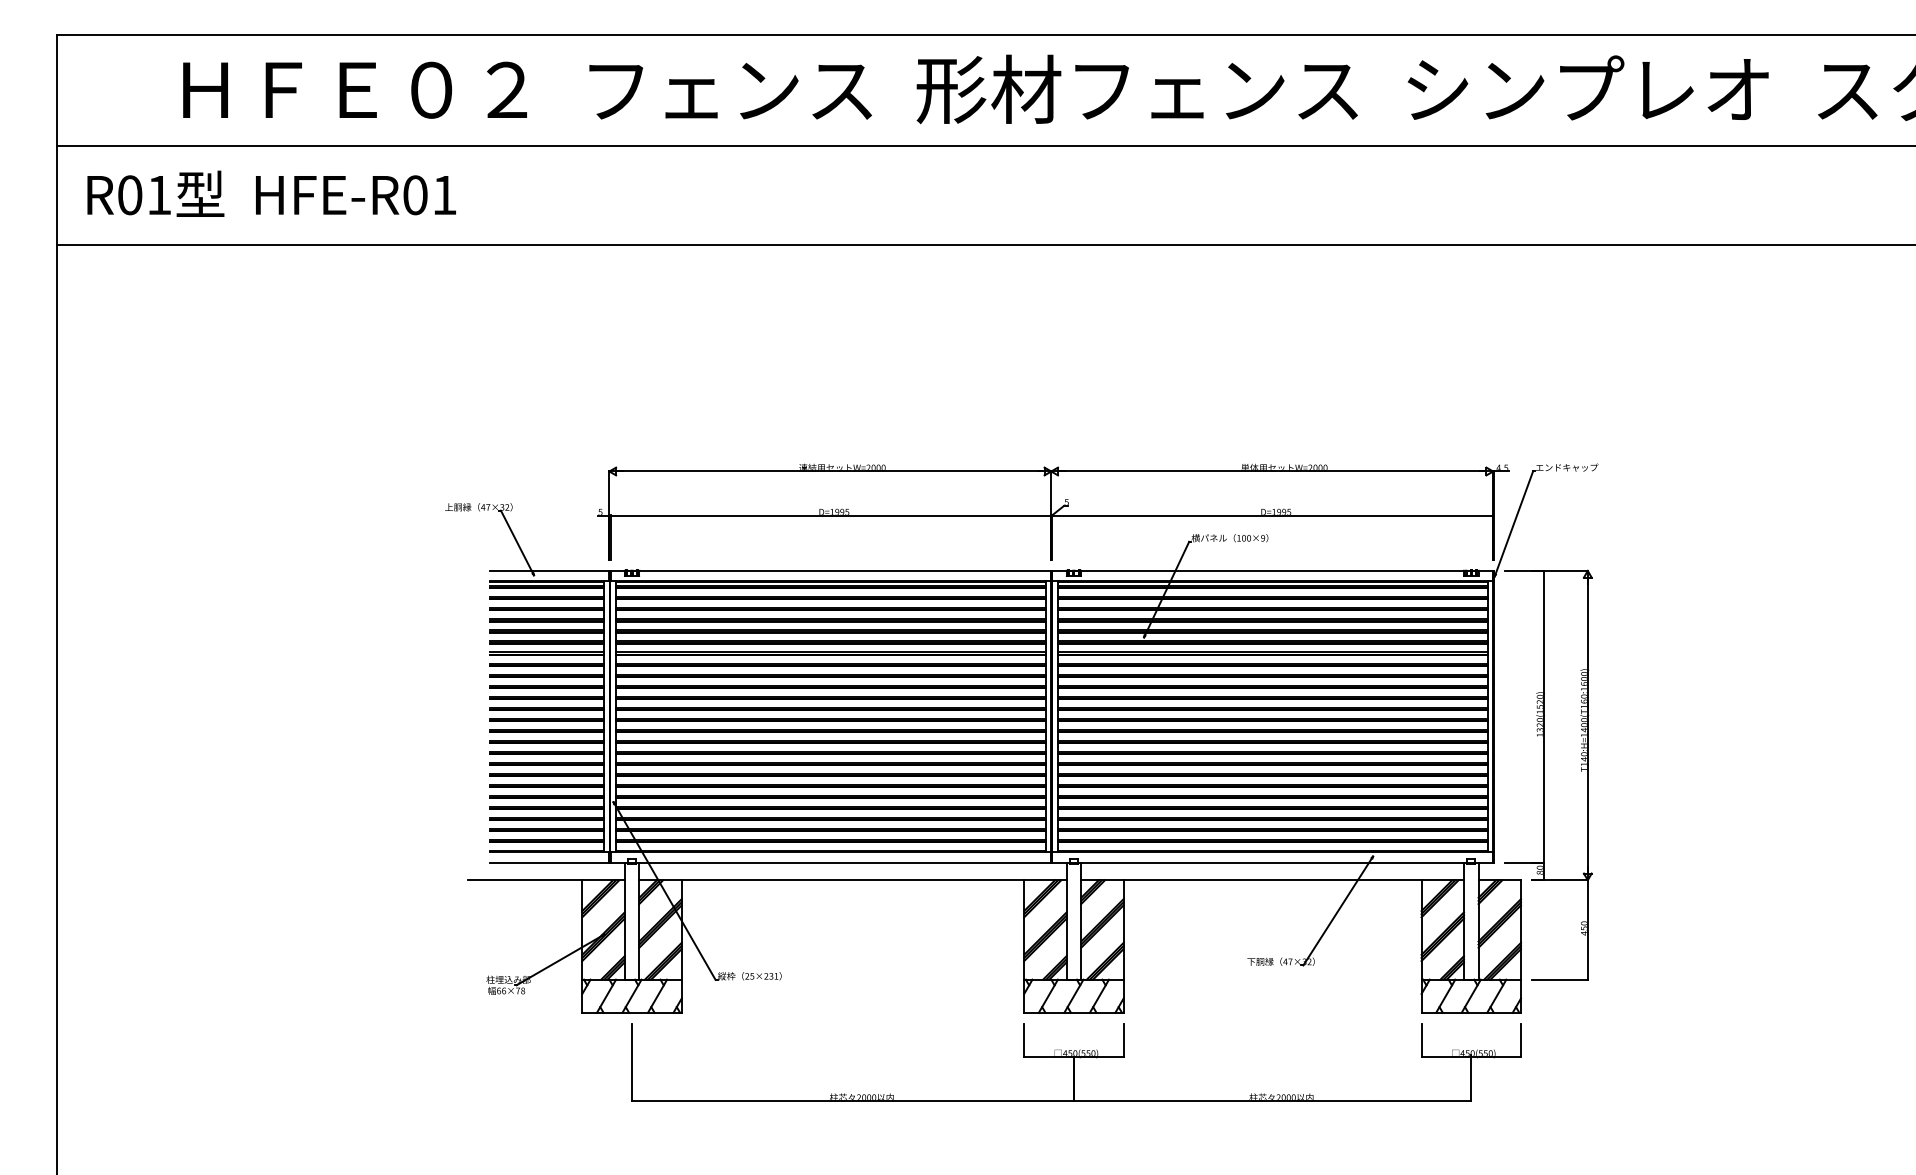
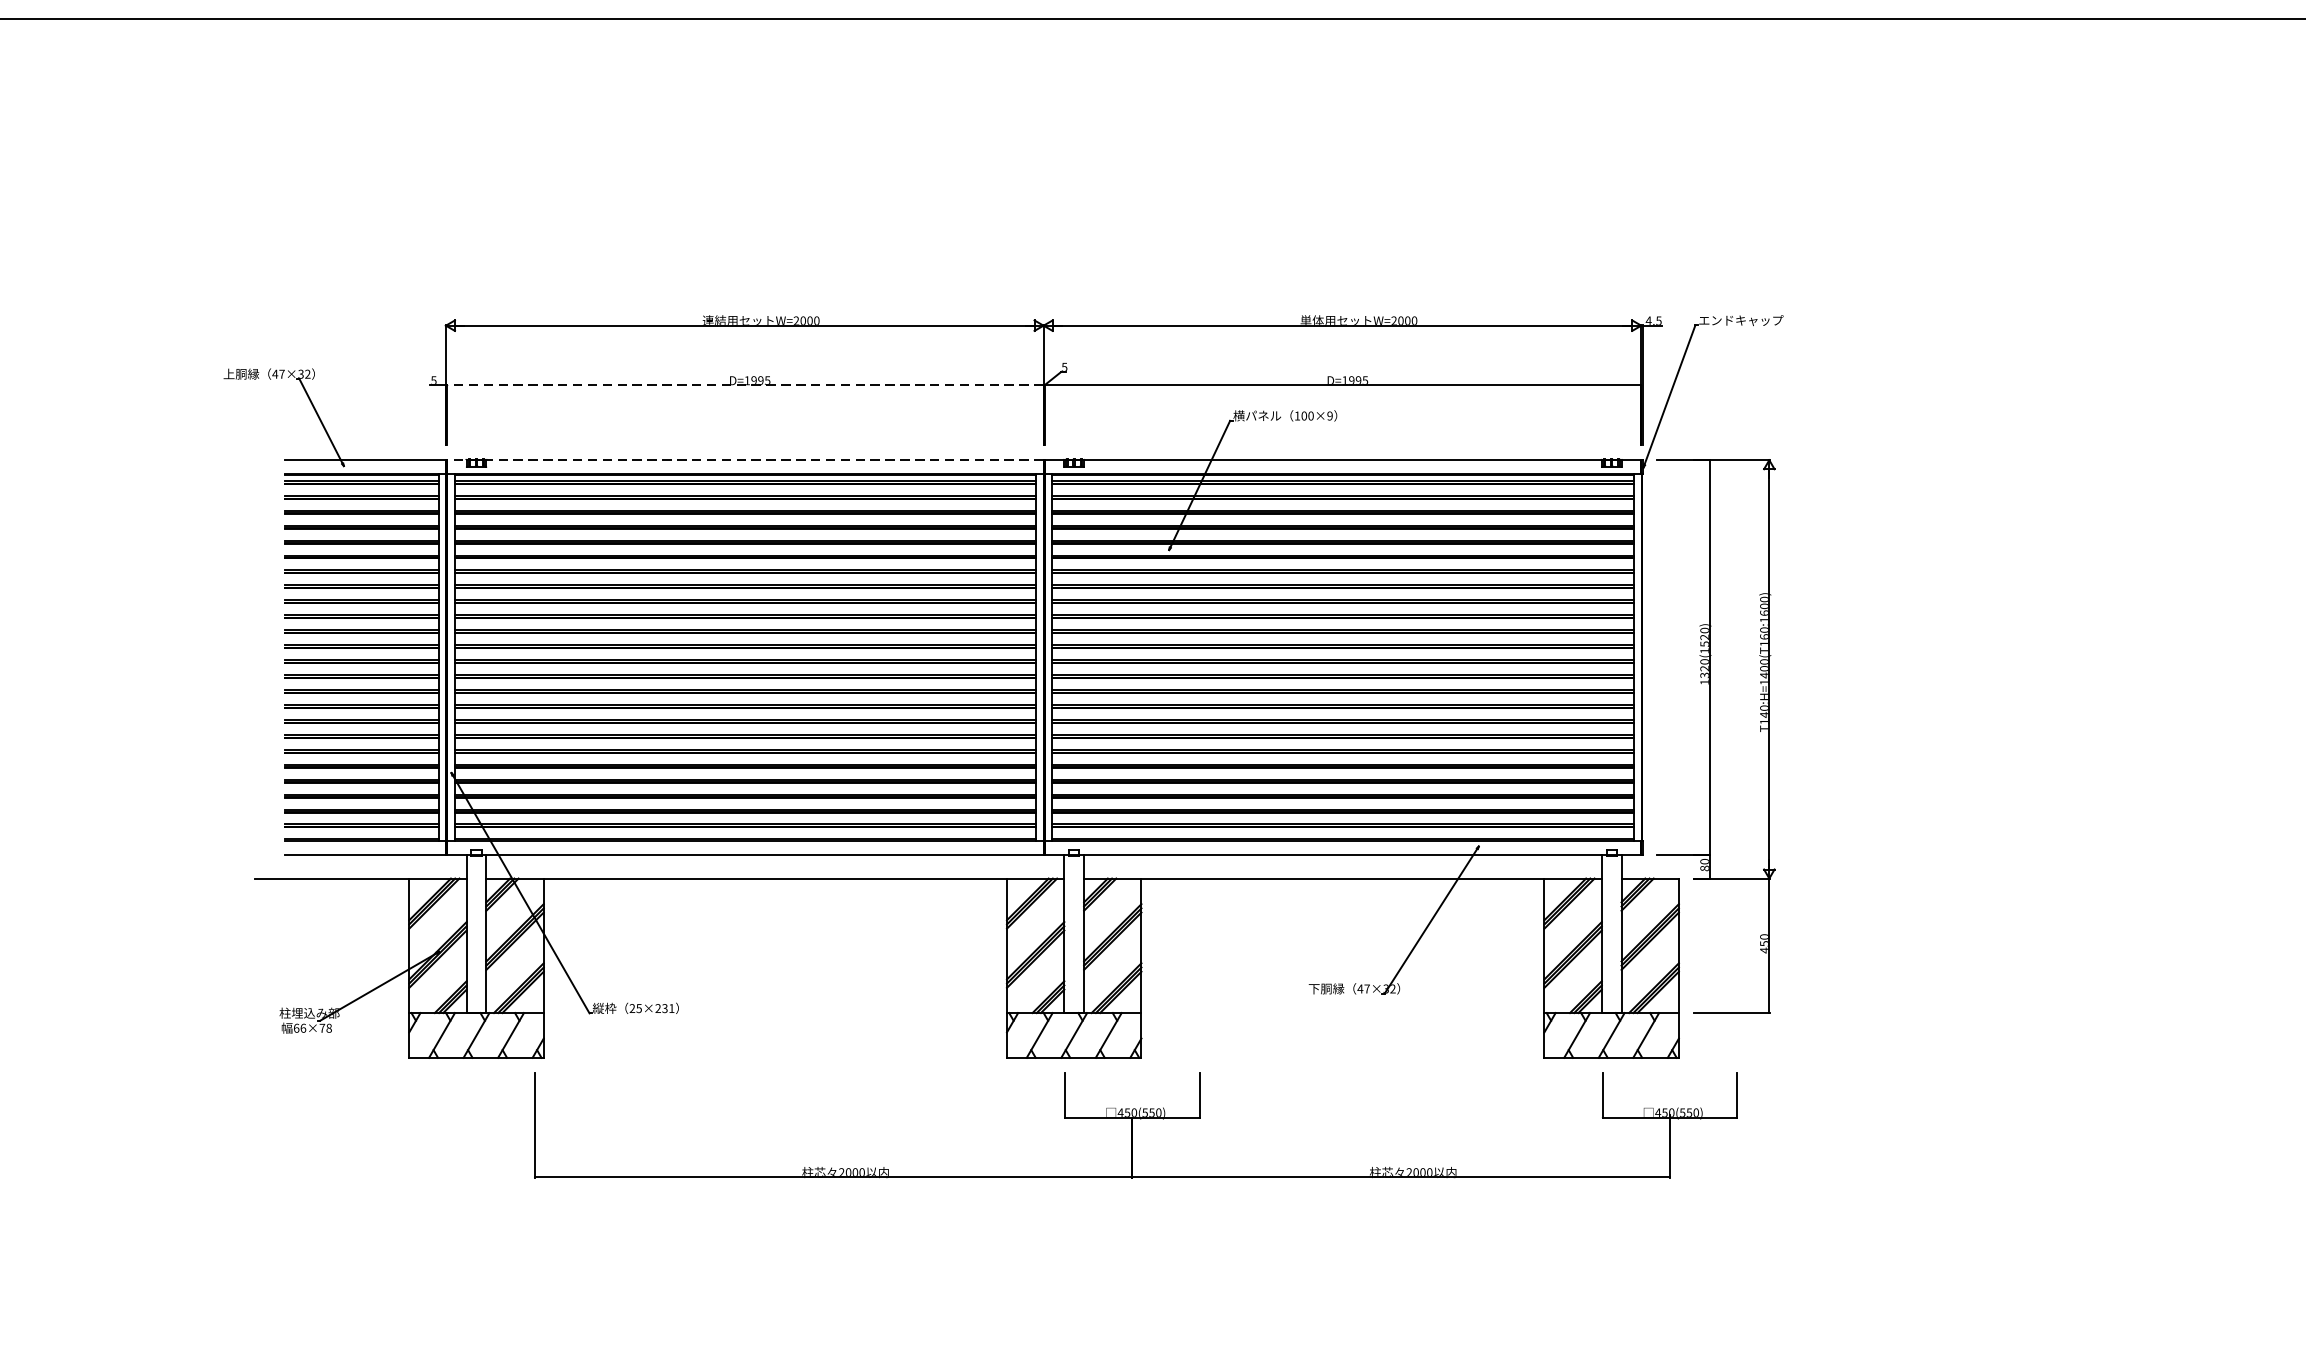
line: (830, 515) -> (744, 385), solid -> dashed
line: (830, 570) -> (744, 459), solid -> dashed
part: (1076, 1062) -> (1135, 1125), moved

